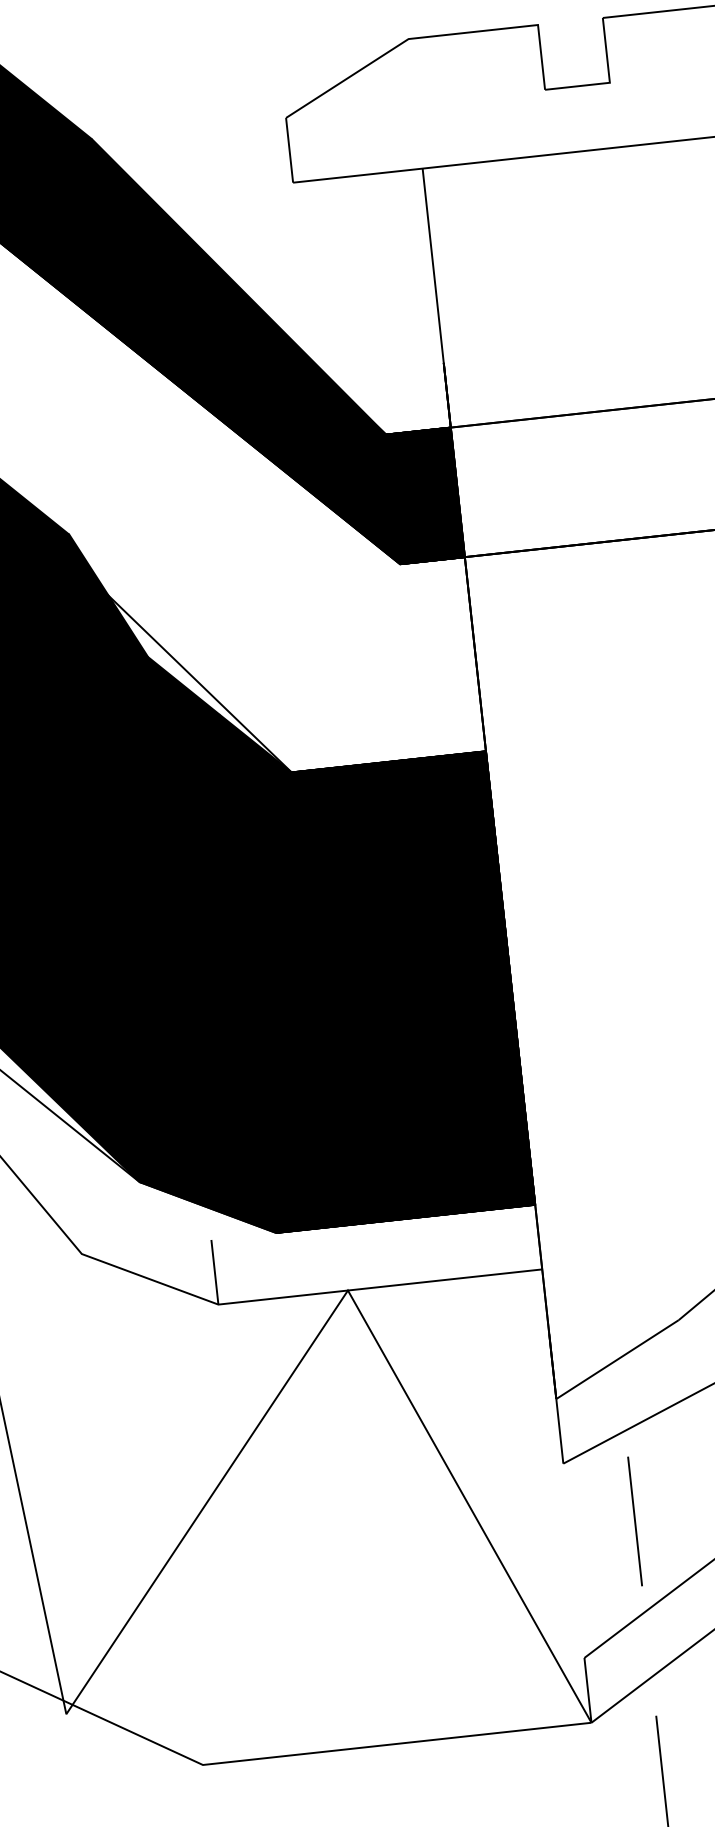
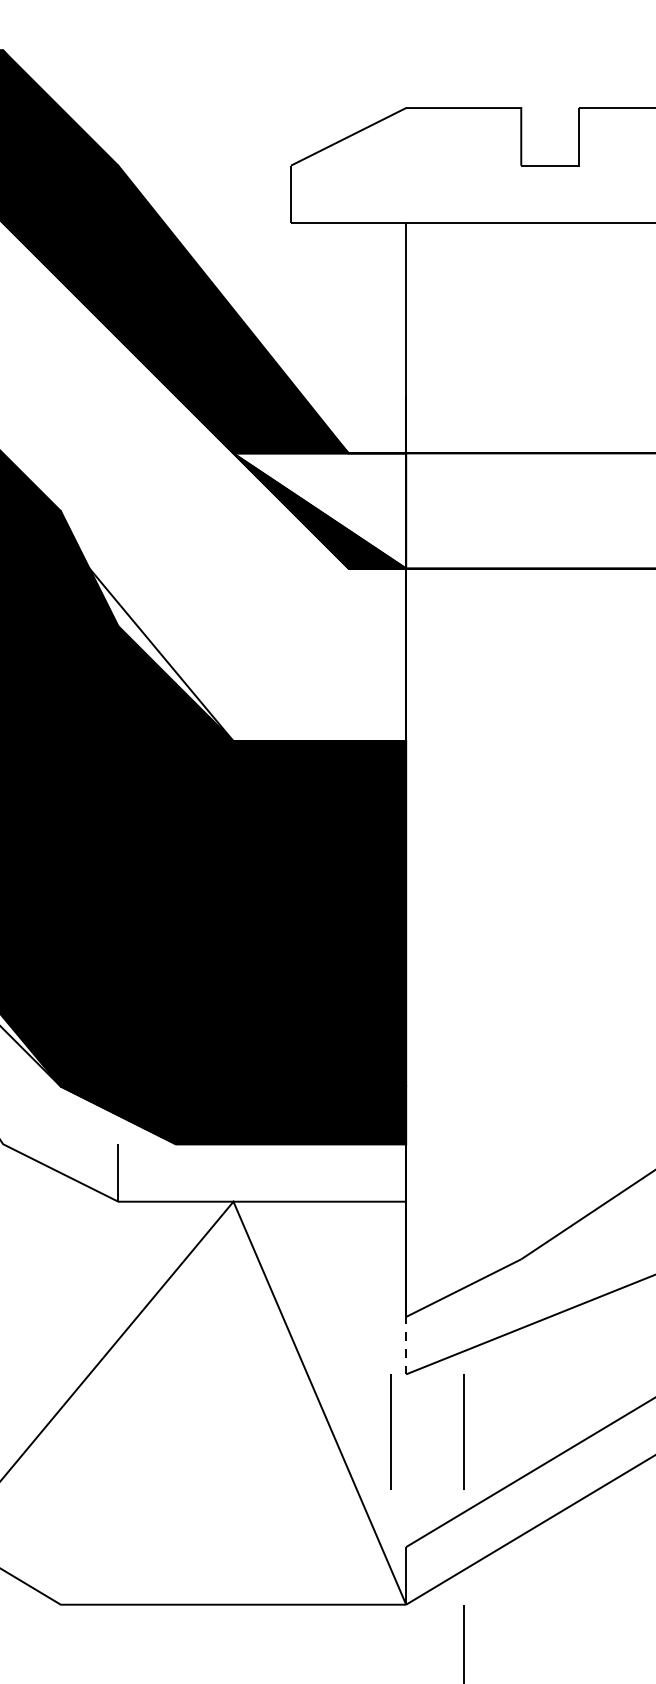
fill: (360, 502) -> (319, 510), removed
line: (560, 1431) -> (406, 1345), solid -> dashed
line: (552, 1529) -> (390, 1431), added

